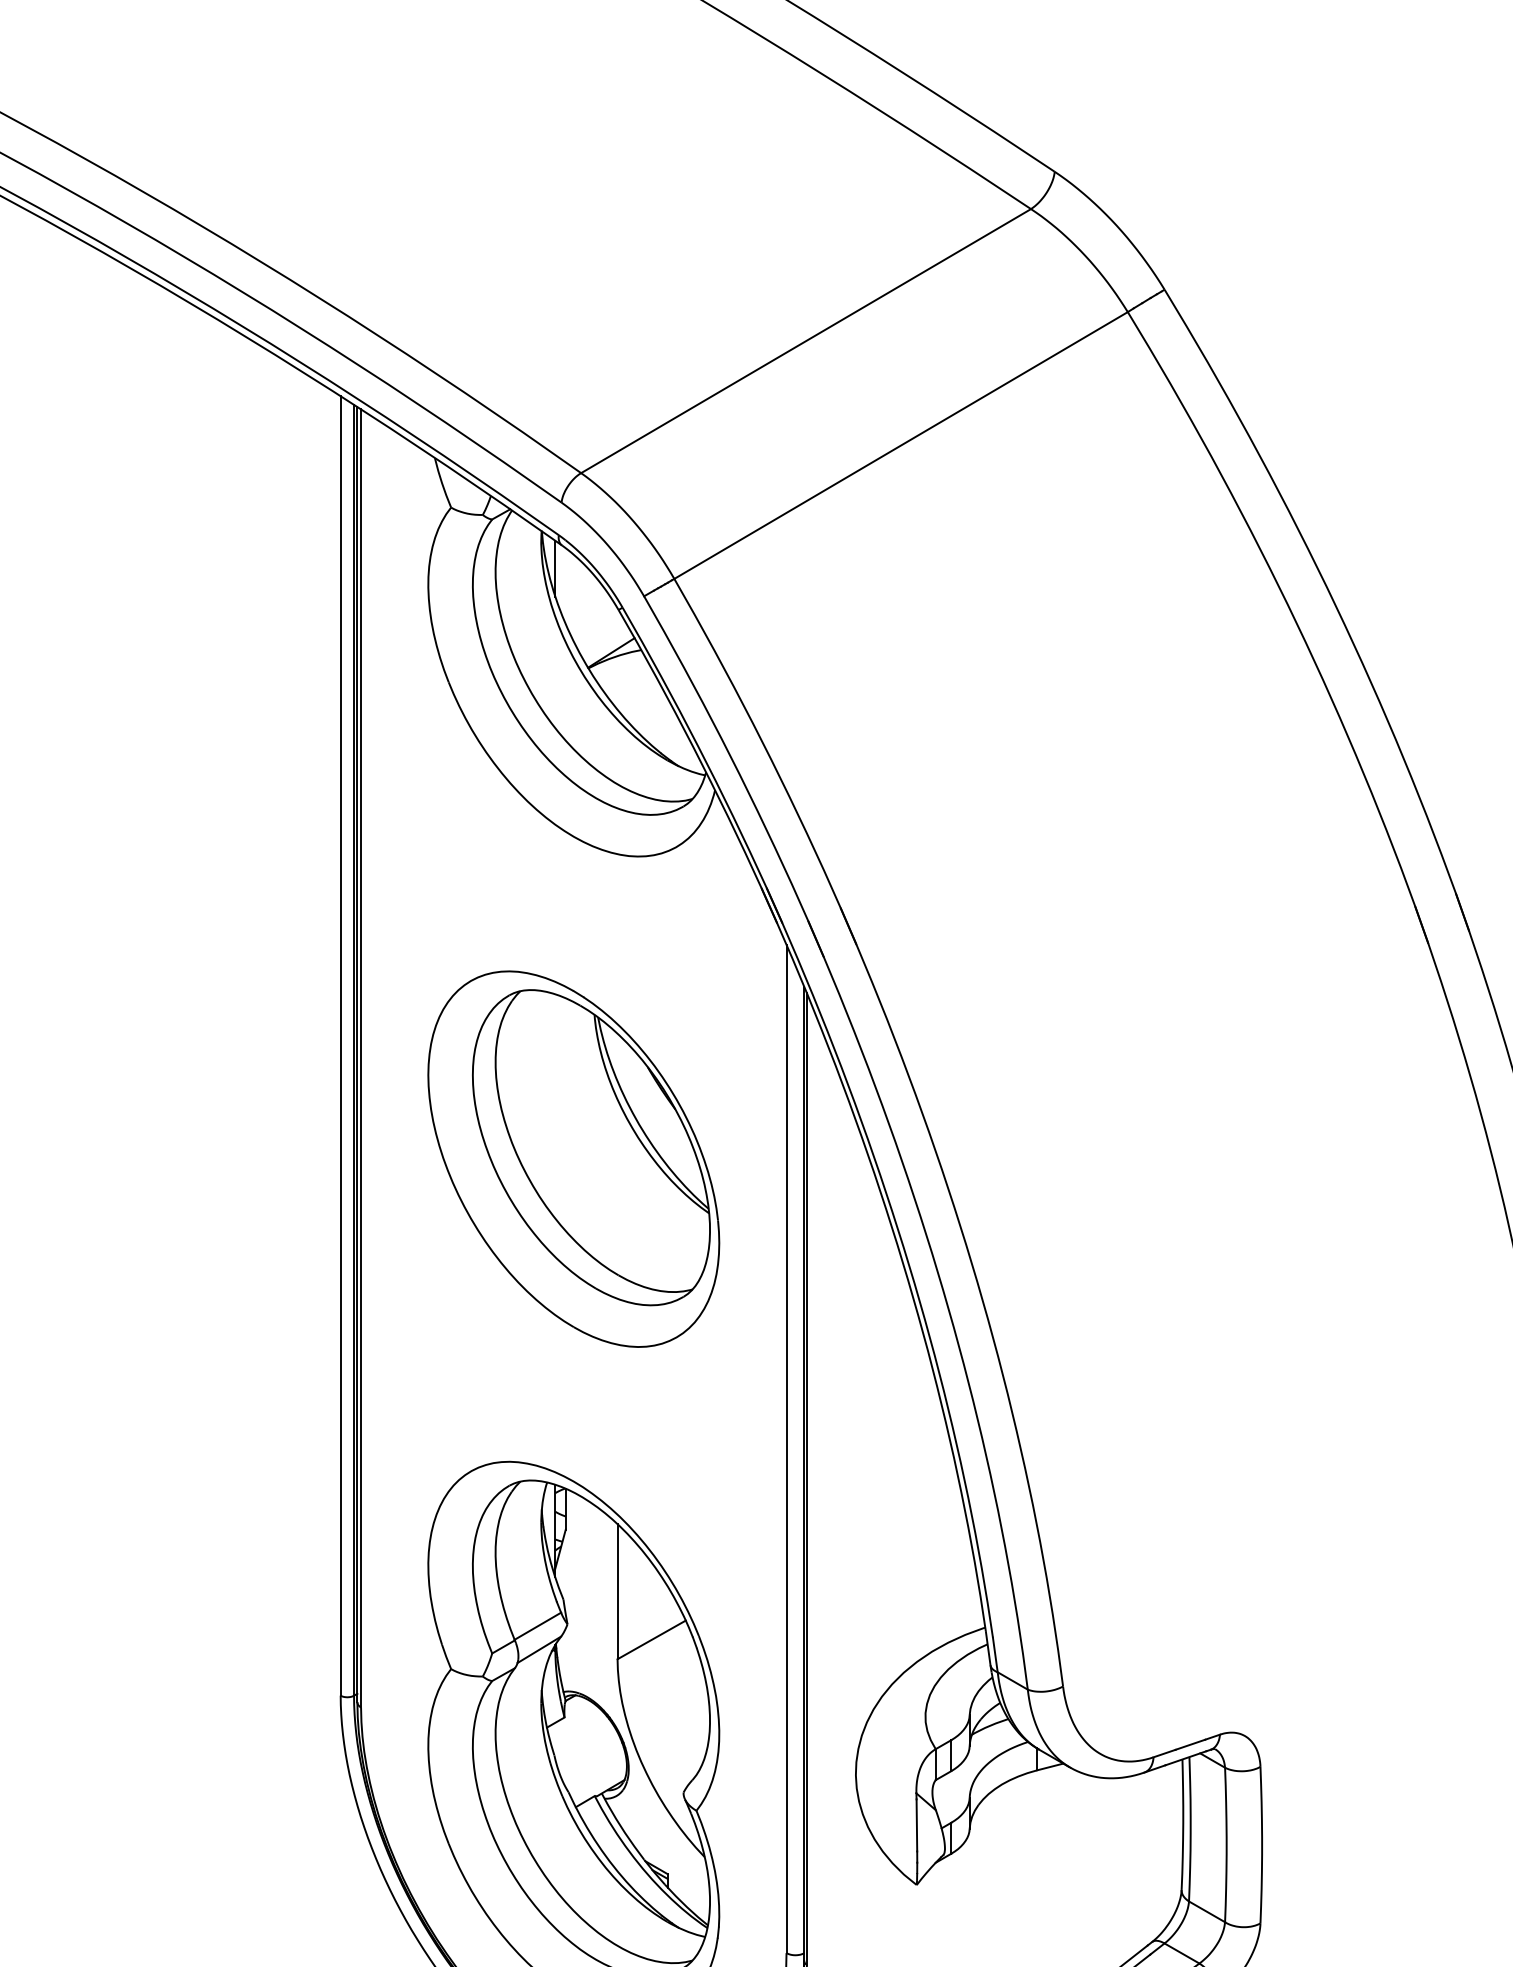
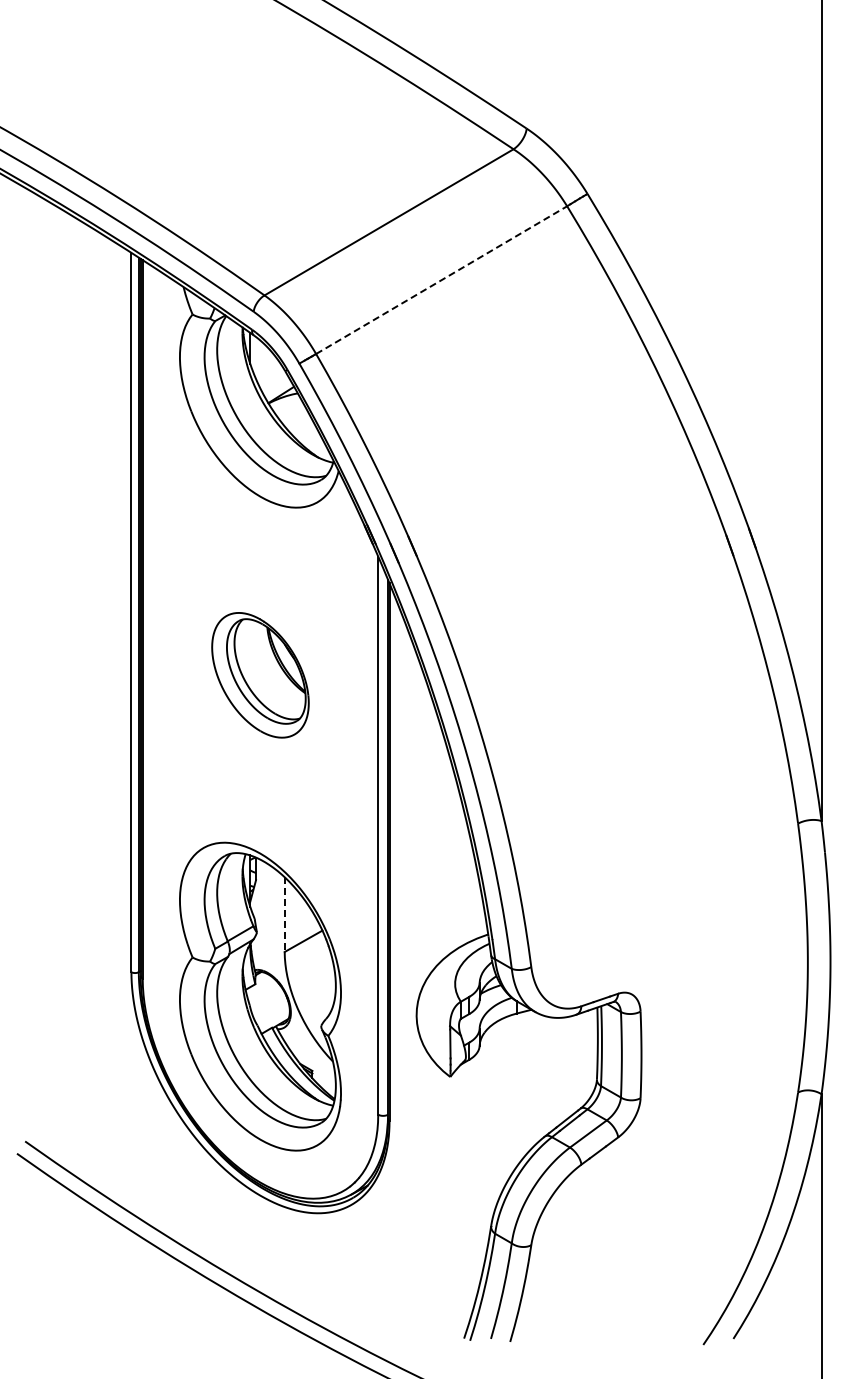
line: (900, 446) -> (441, 280), solid -> dashed
part: (573, 1159) -> (260, 675), size x0.6
line: (617, 1593) -> (284, 915), solid -> dashed

